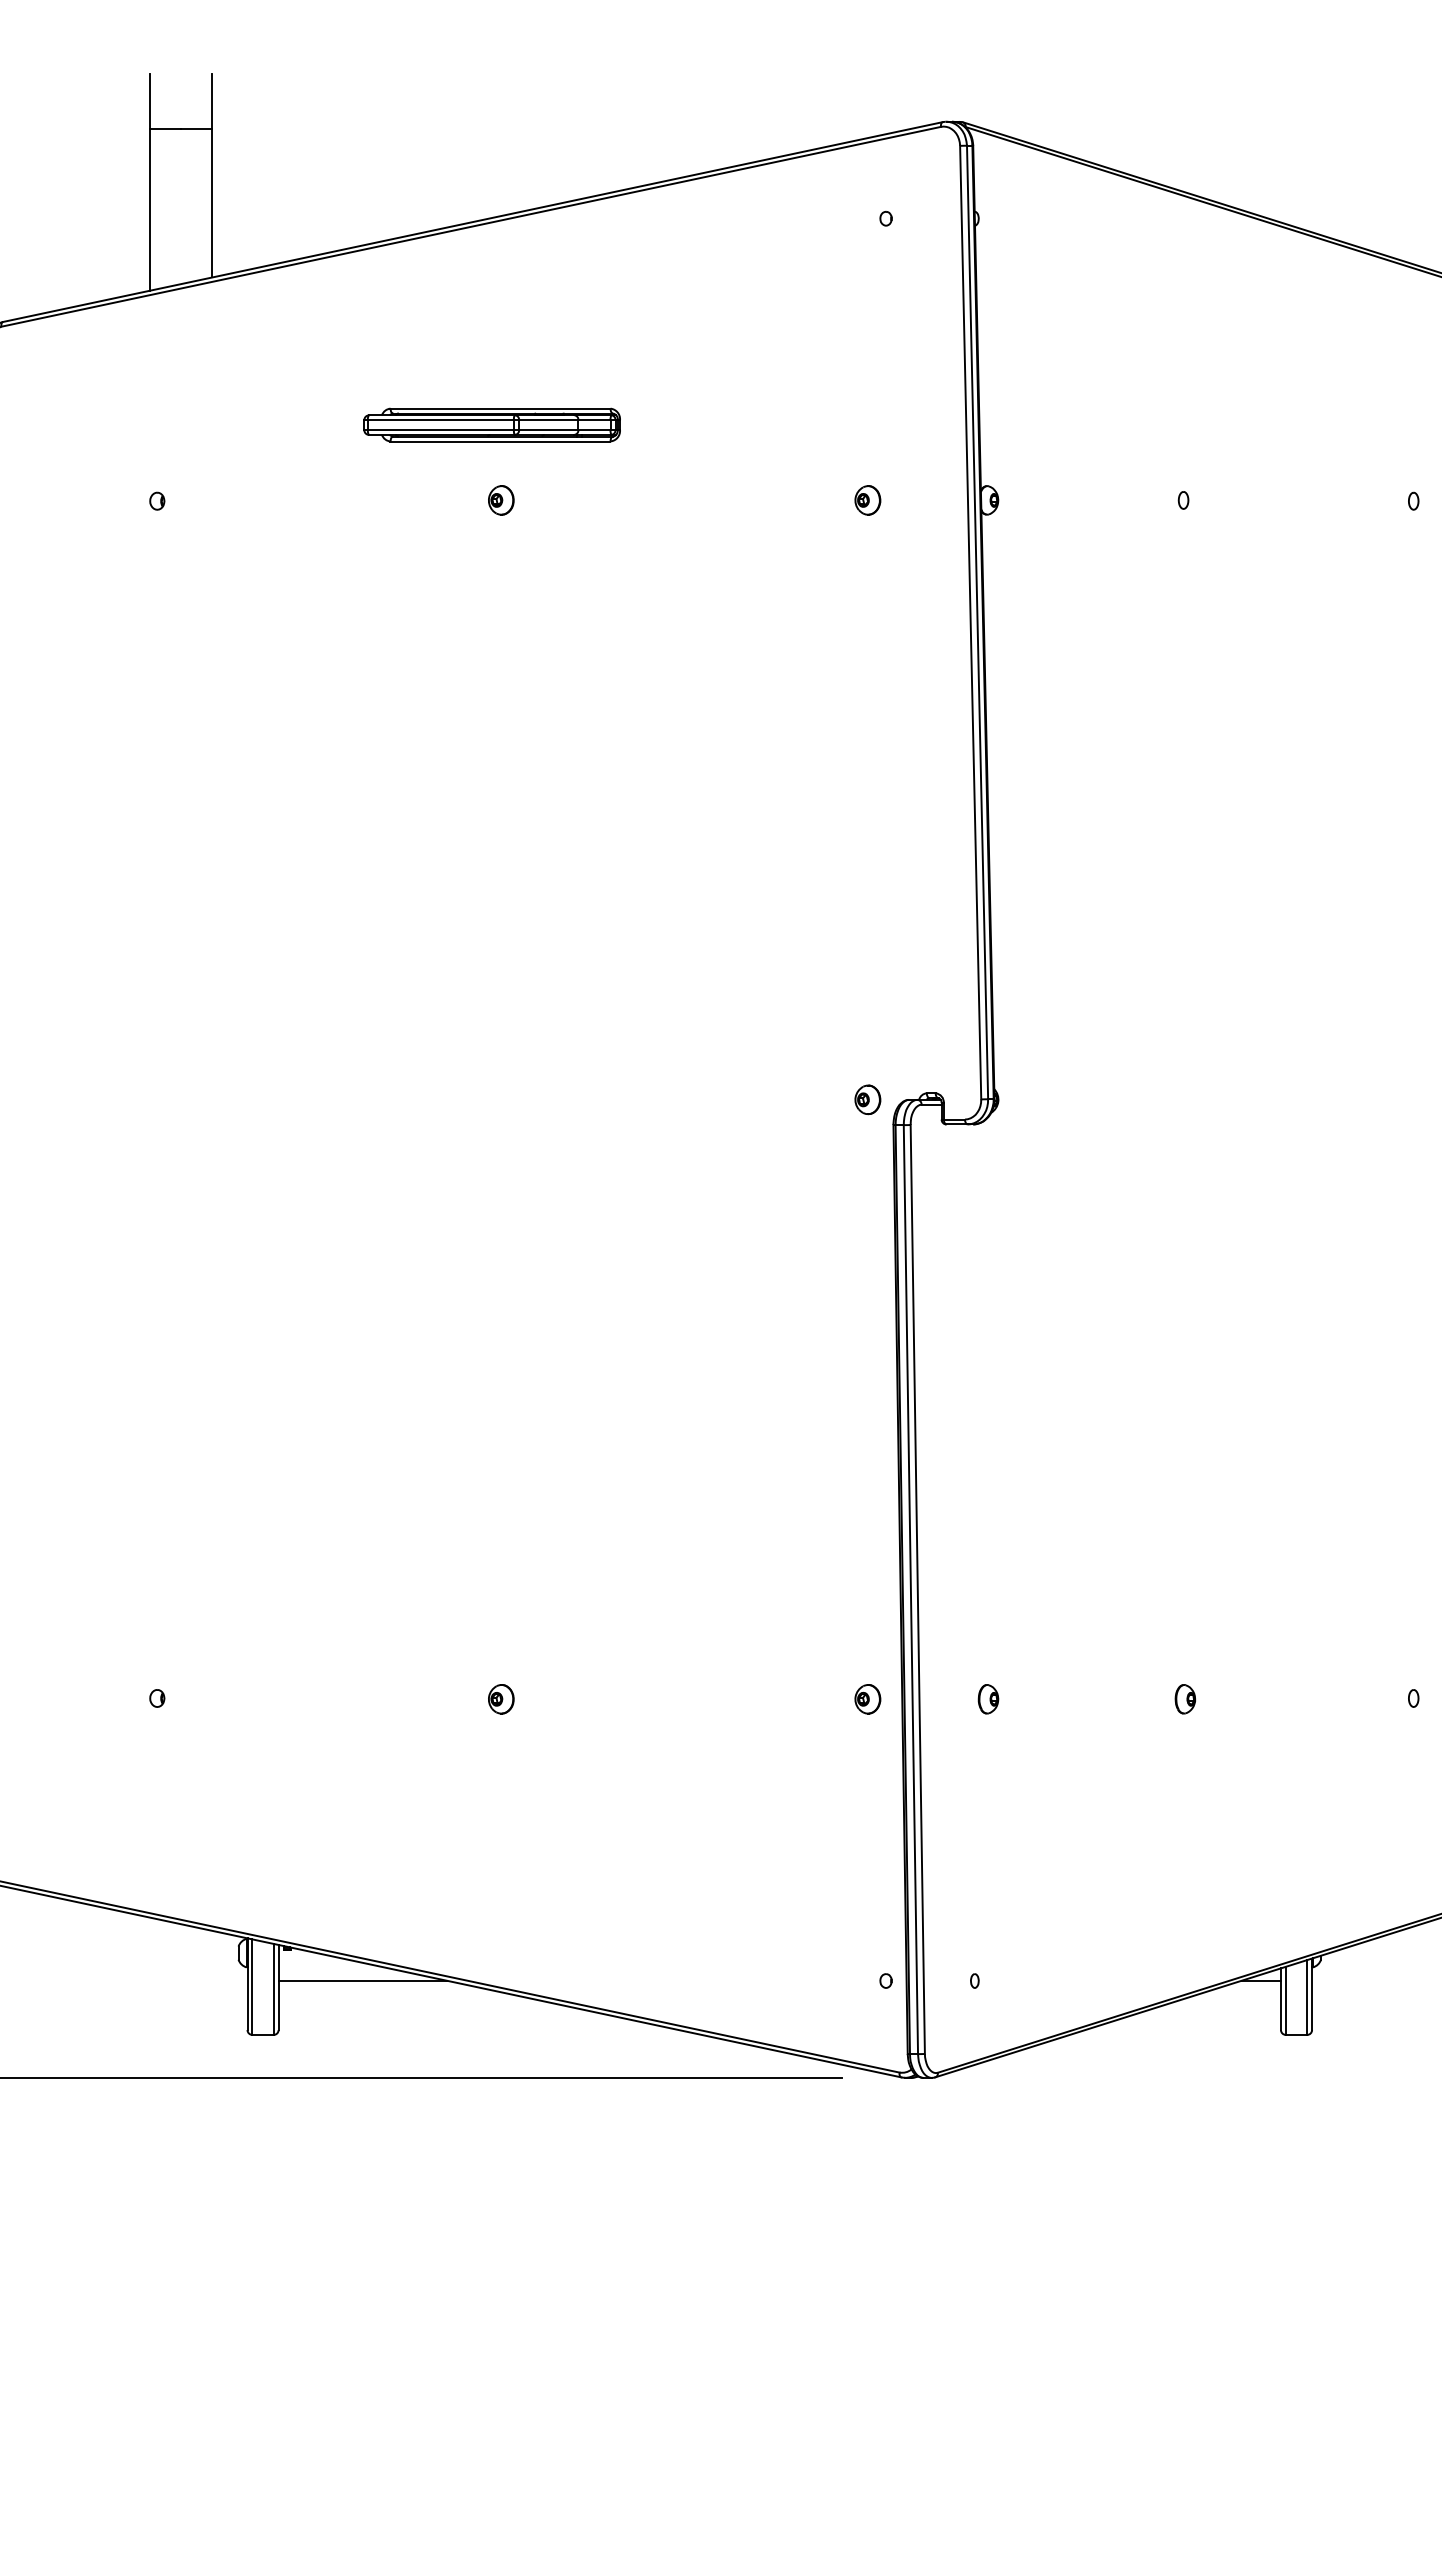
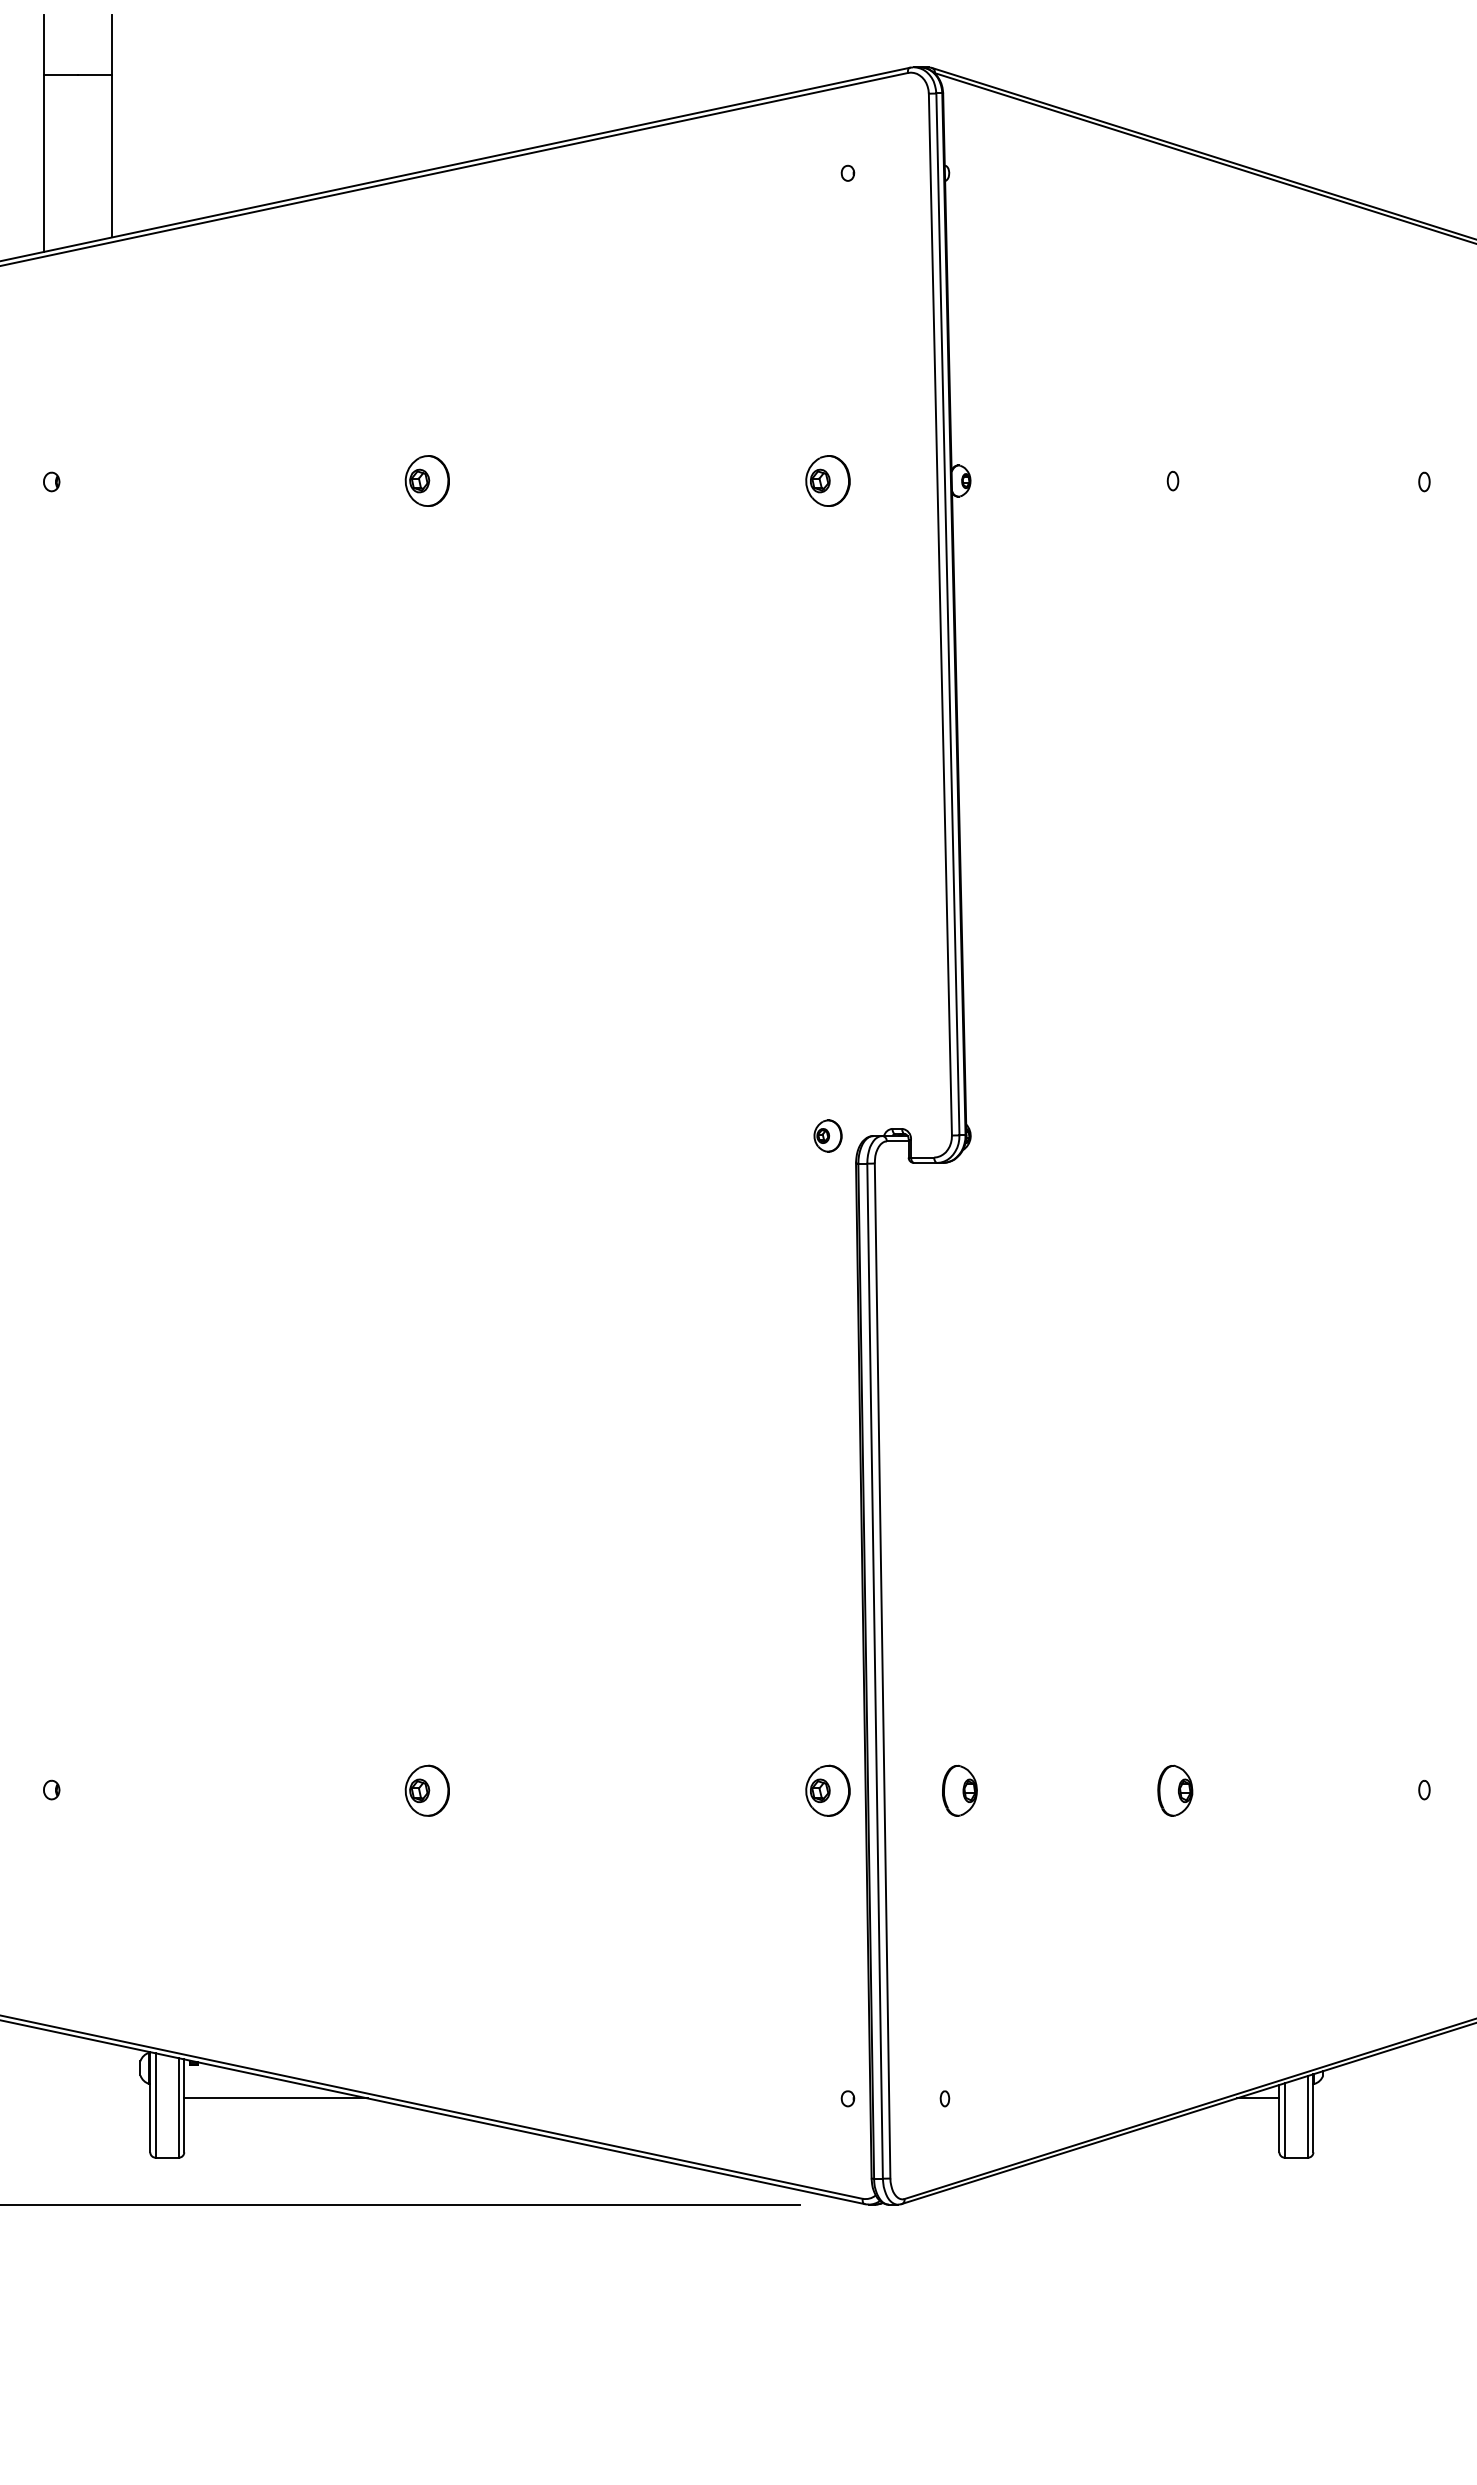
part: (491, 424) -> (416, 398), removed
part: (501, 500) -> (427, 481), size x1.6
part: (867, 500) -> (827, 481), size x1.6
part: (501, 1699) -> (427, 1791), size x1.6
part: (867, 1699) -> (827, 1791), size x1.6
part: (988, 1699) -> (959, 1791), size x1.6
part: (1184, 1699) -> (1174, 1791), size x1.6

